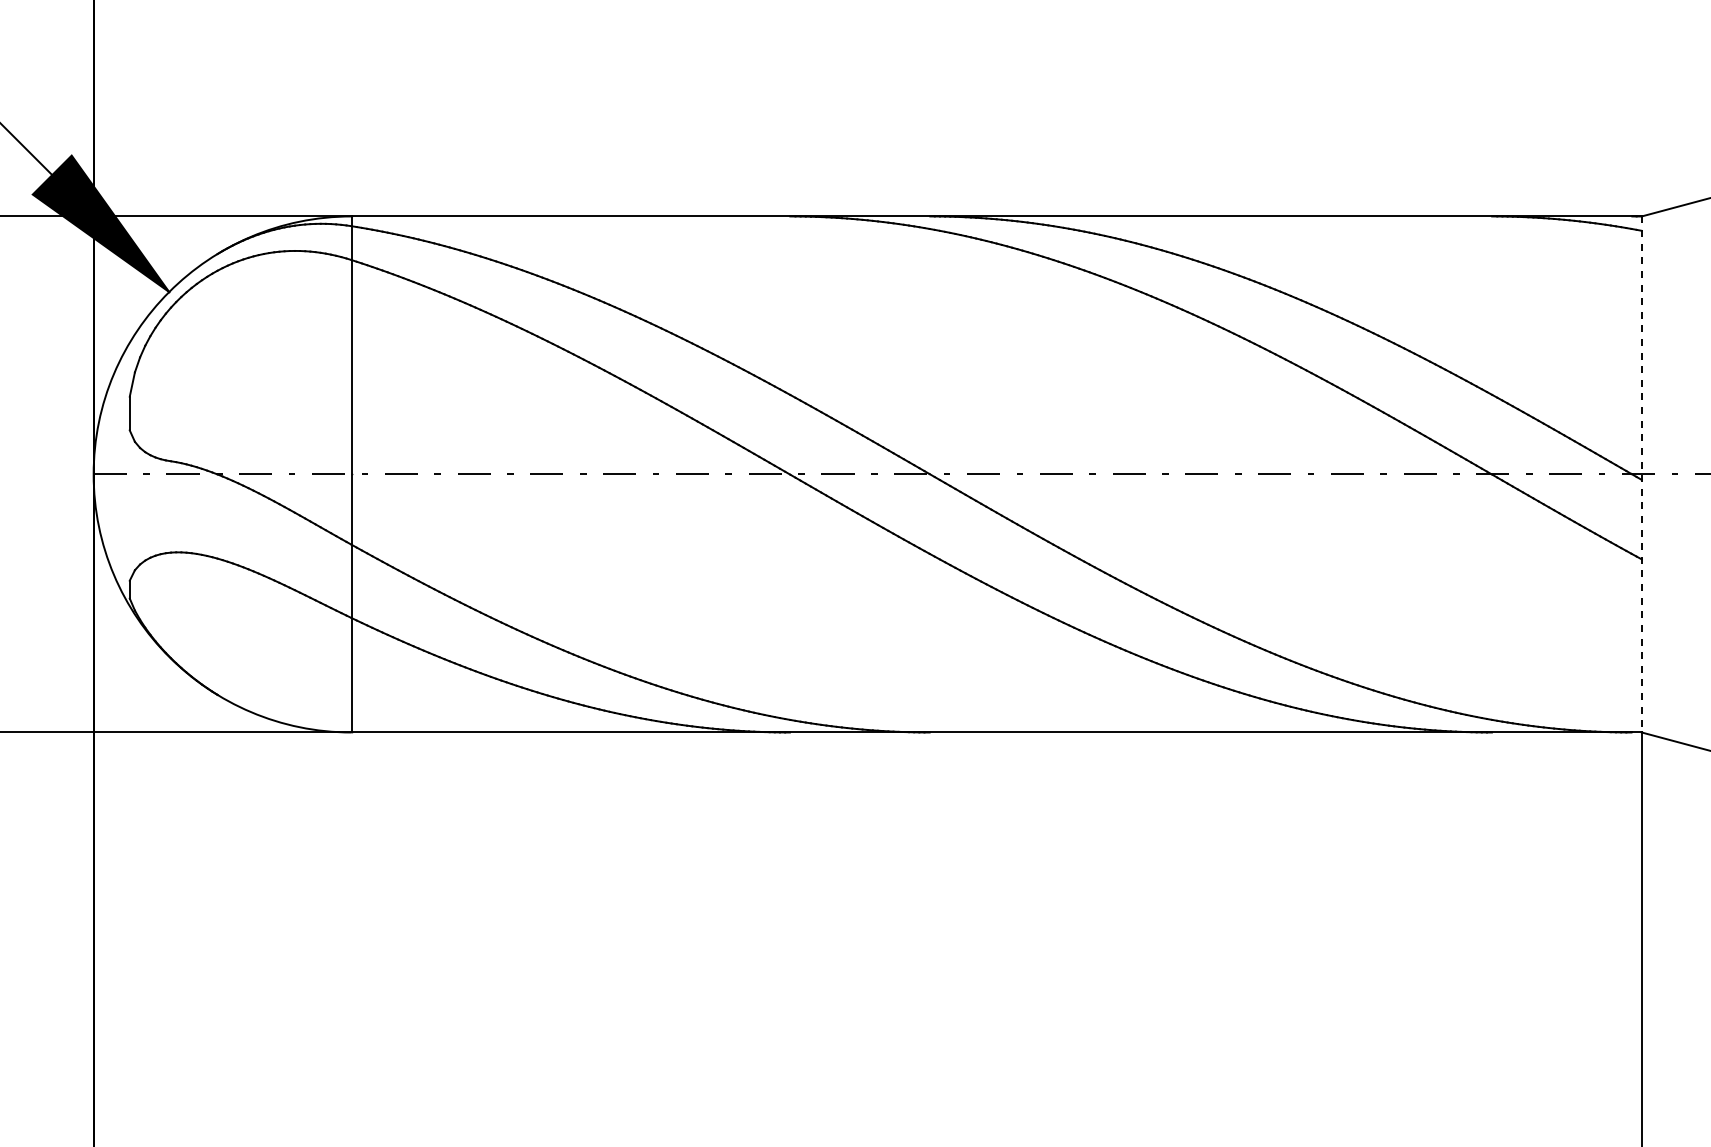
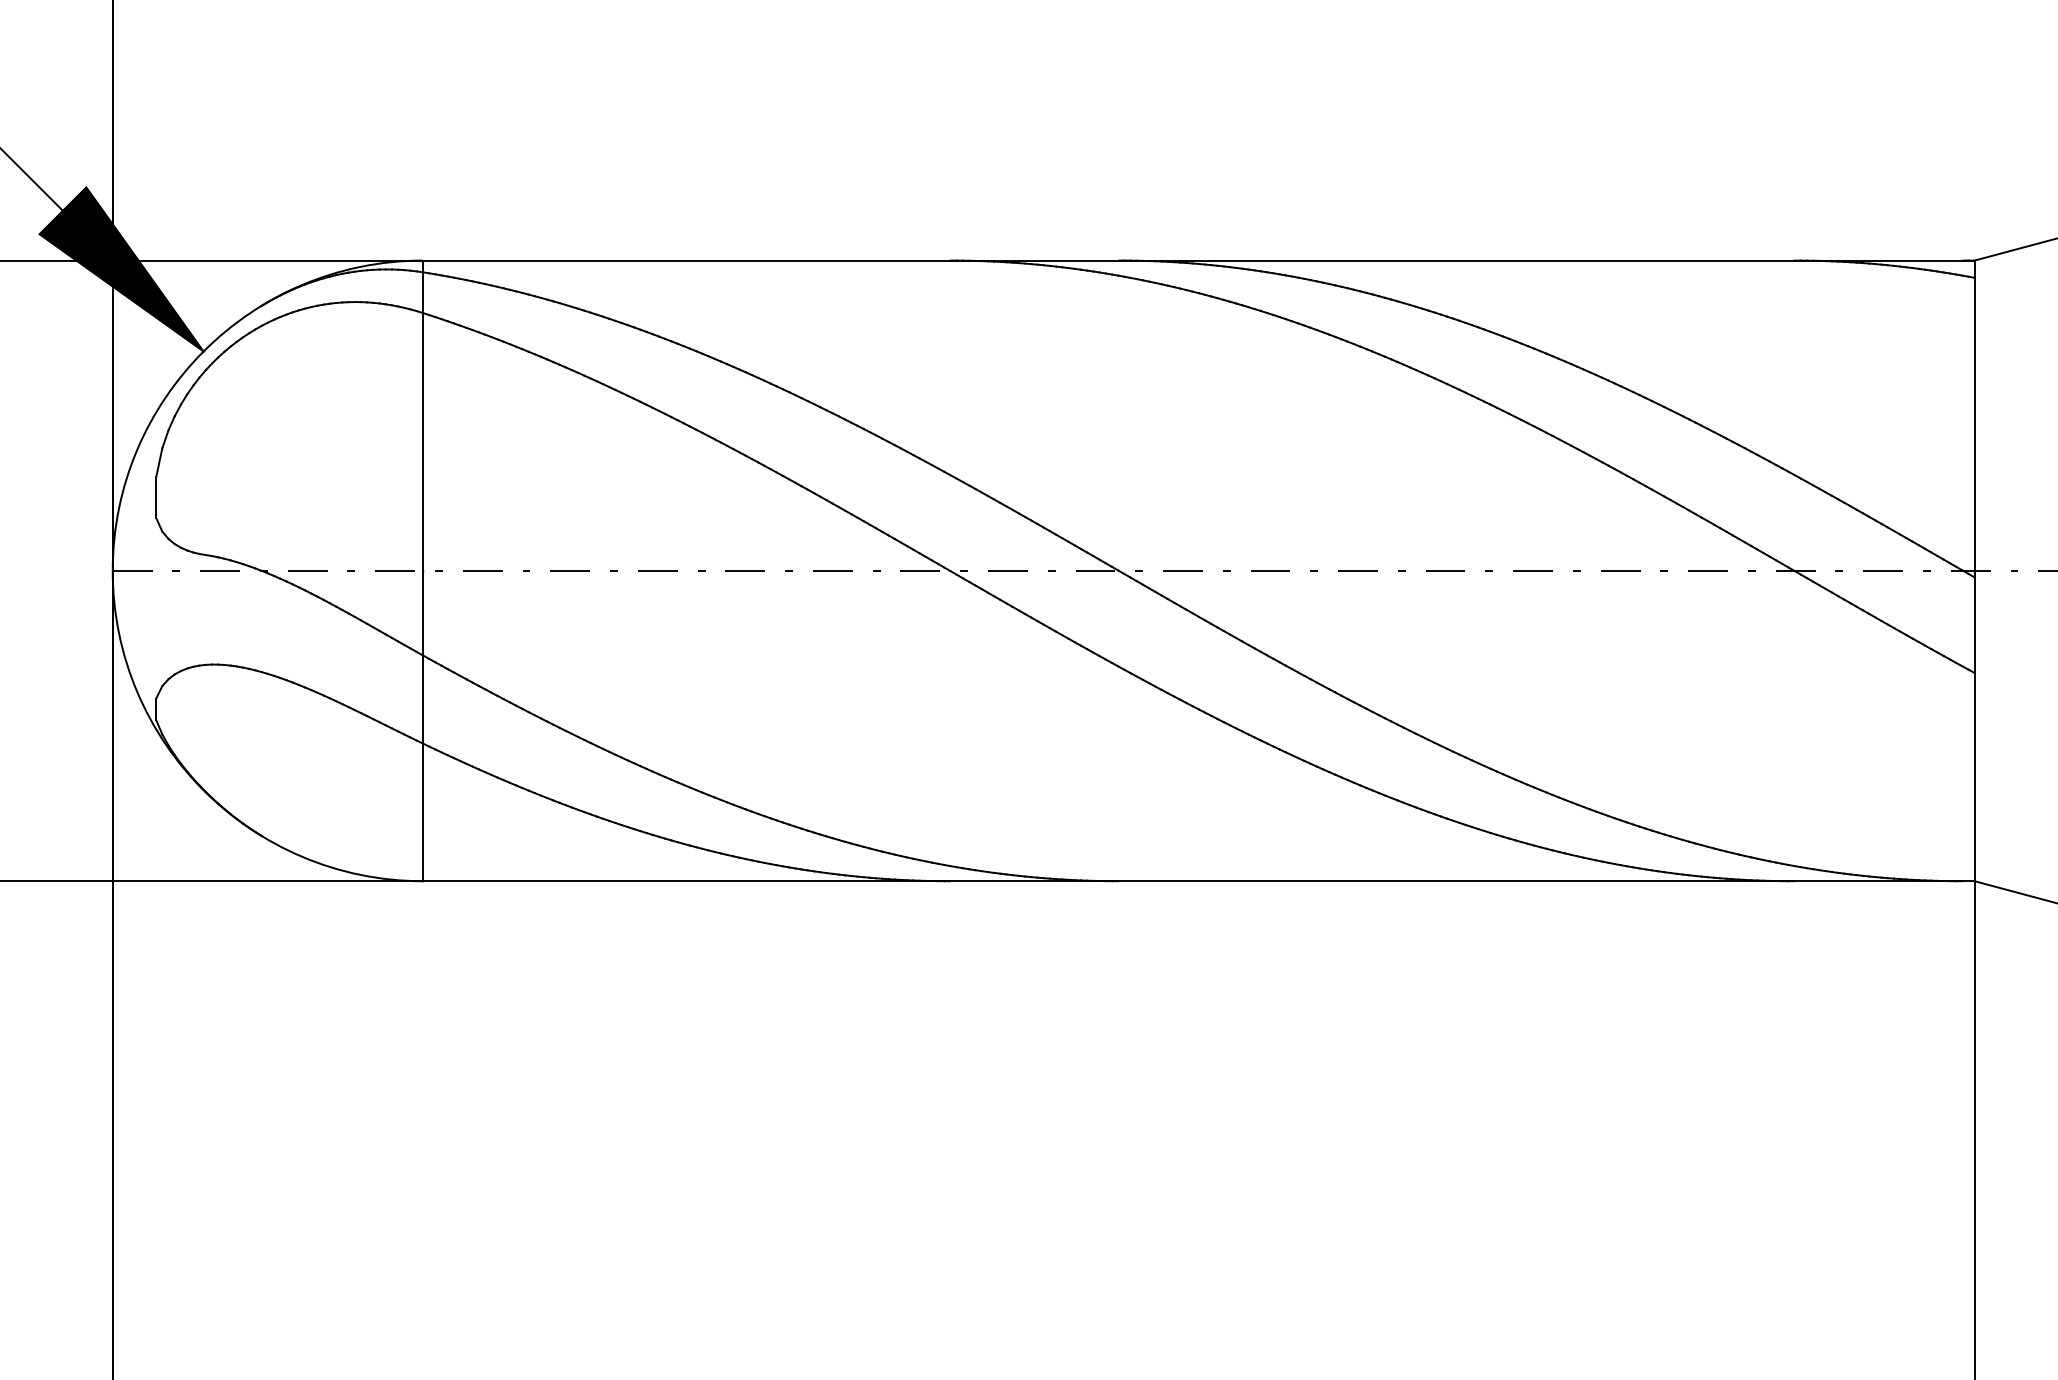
line: (1641, 474) -> (1974, 570), dashed -> solid

